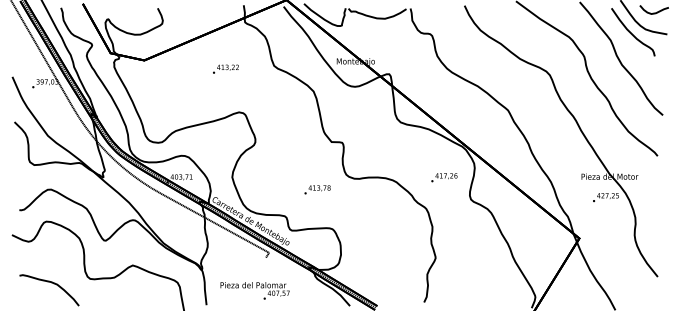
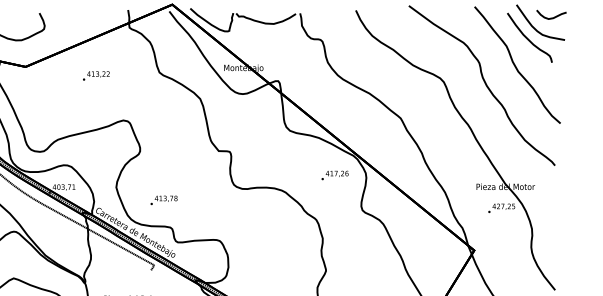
text: (225, 68) -> (95, 75), moved
text: (444, 177) -> (335, 175), moved
text: (317, 189) -> (163, 200), moved

